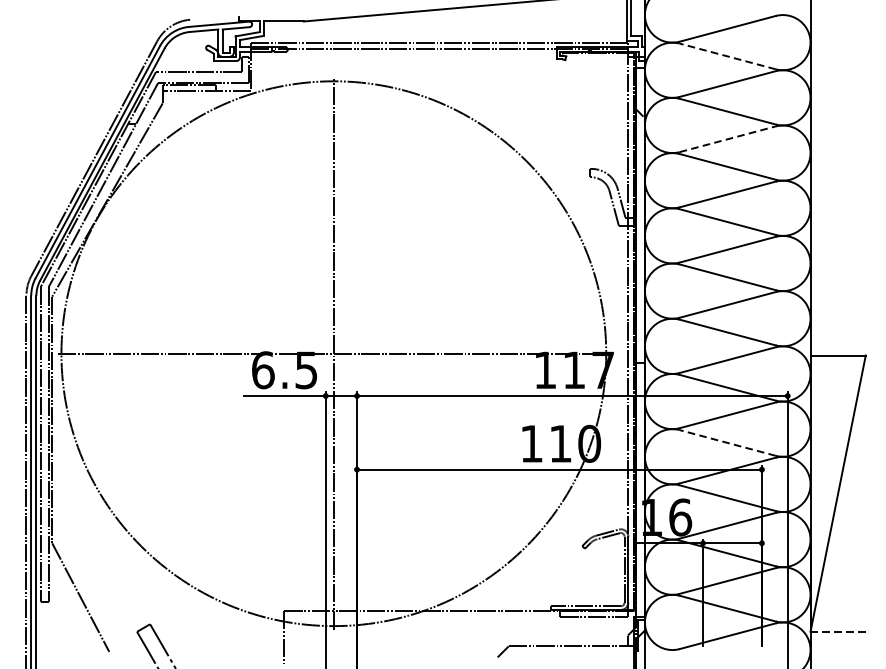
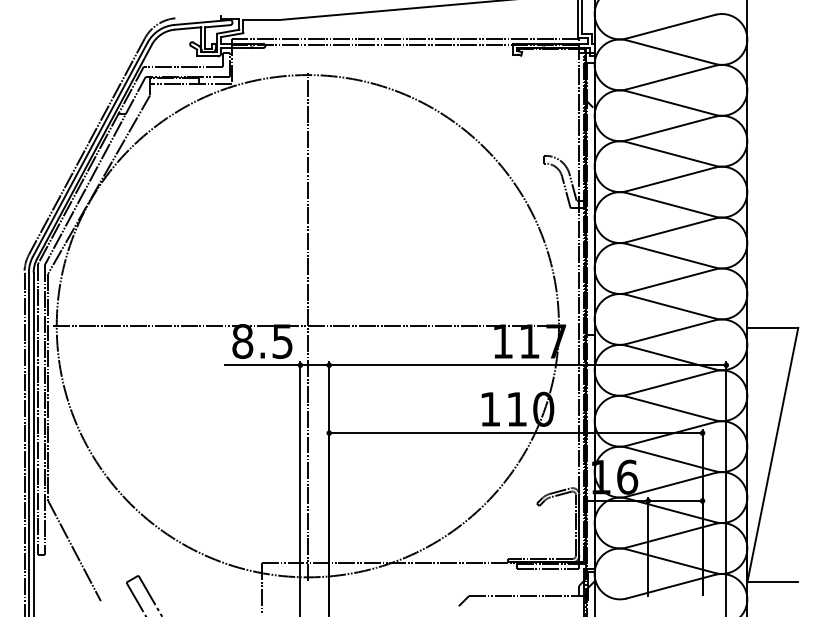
line: (727, 56) -> (670, 52), dashed -> solid
line: (727, 139) -> (670, 128), dashed -> solid
text: (262, 370) -> (242, 341), 6.5 -> 8.5
line: (727, 442) -> (670, 408), dashed -> solid
line: (837, 631) -> (772, 582), dashed -> solid

